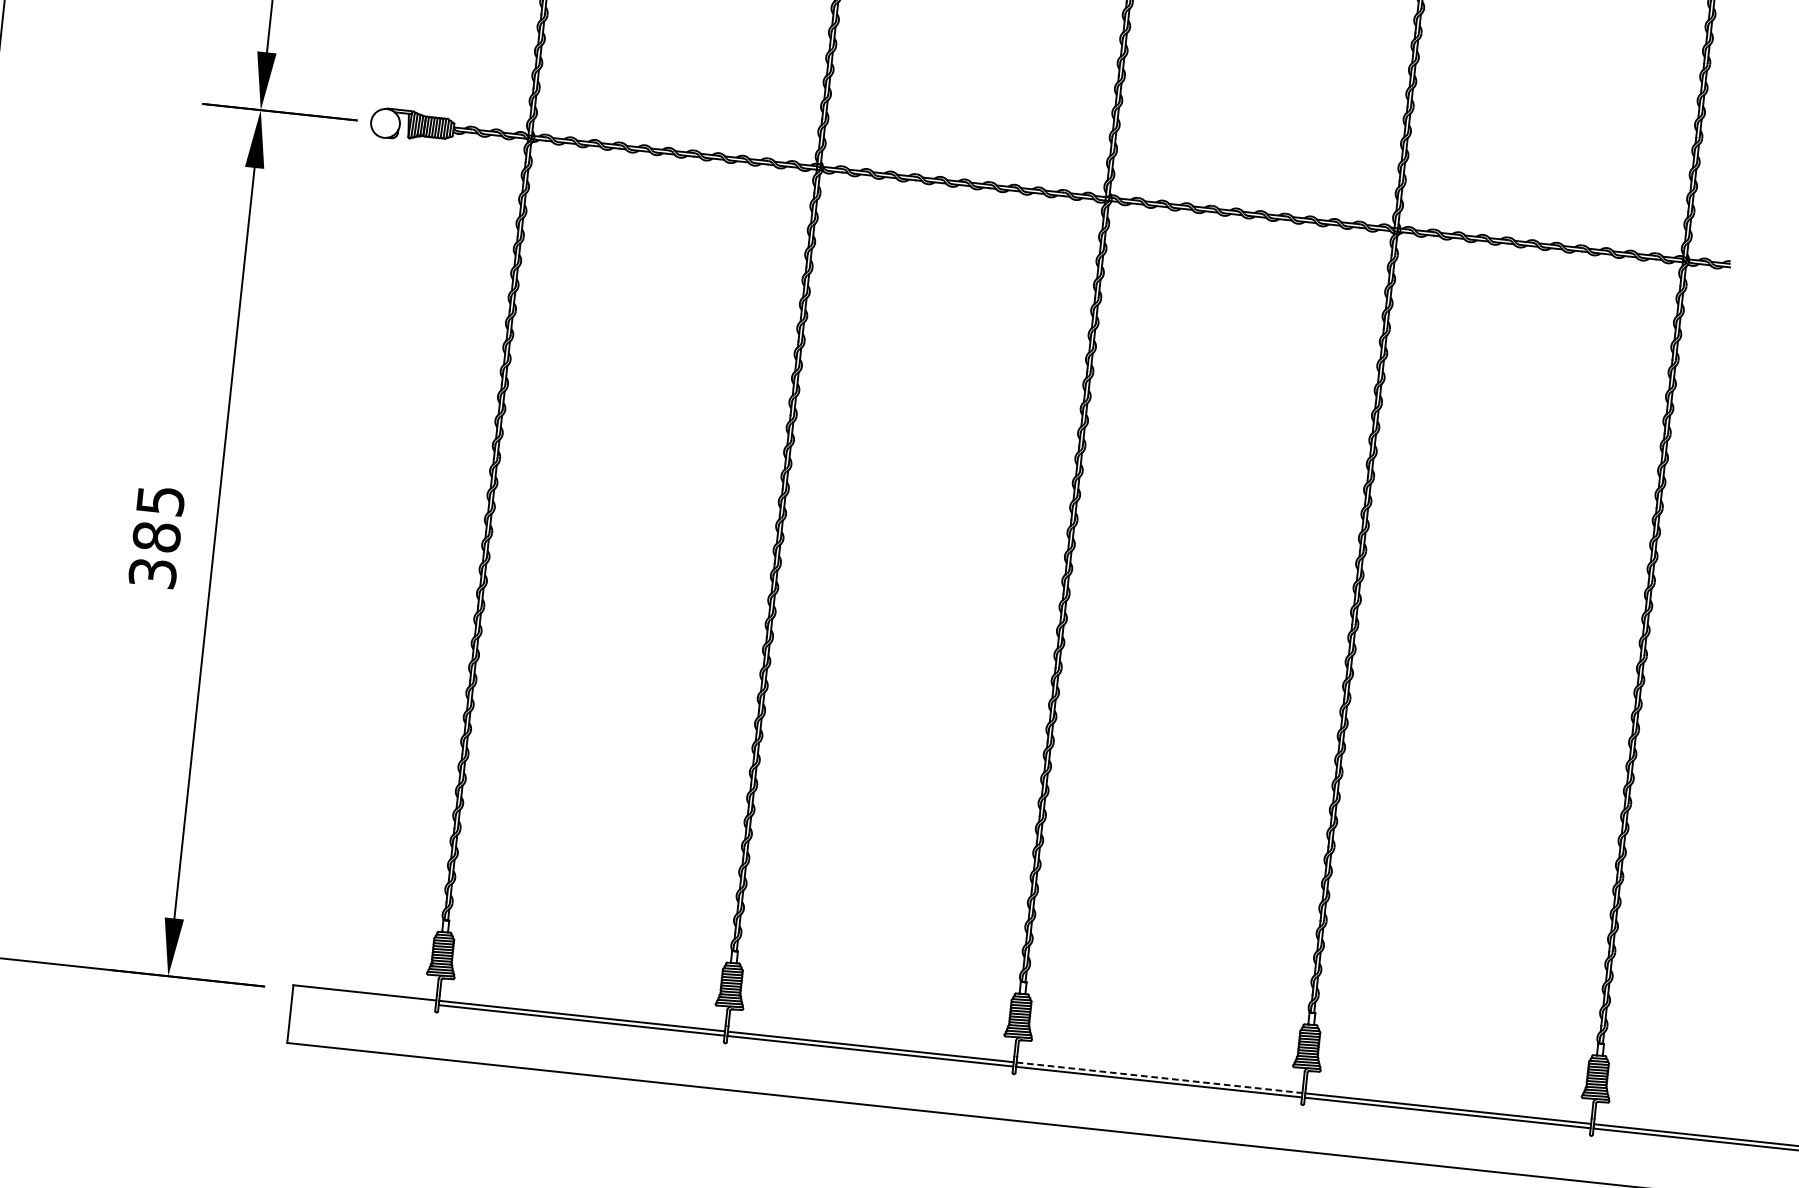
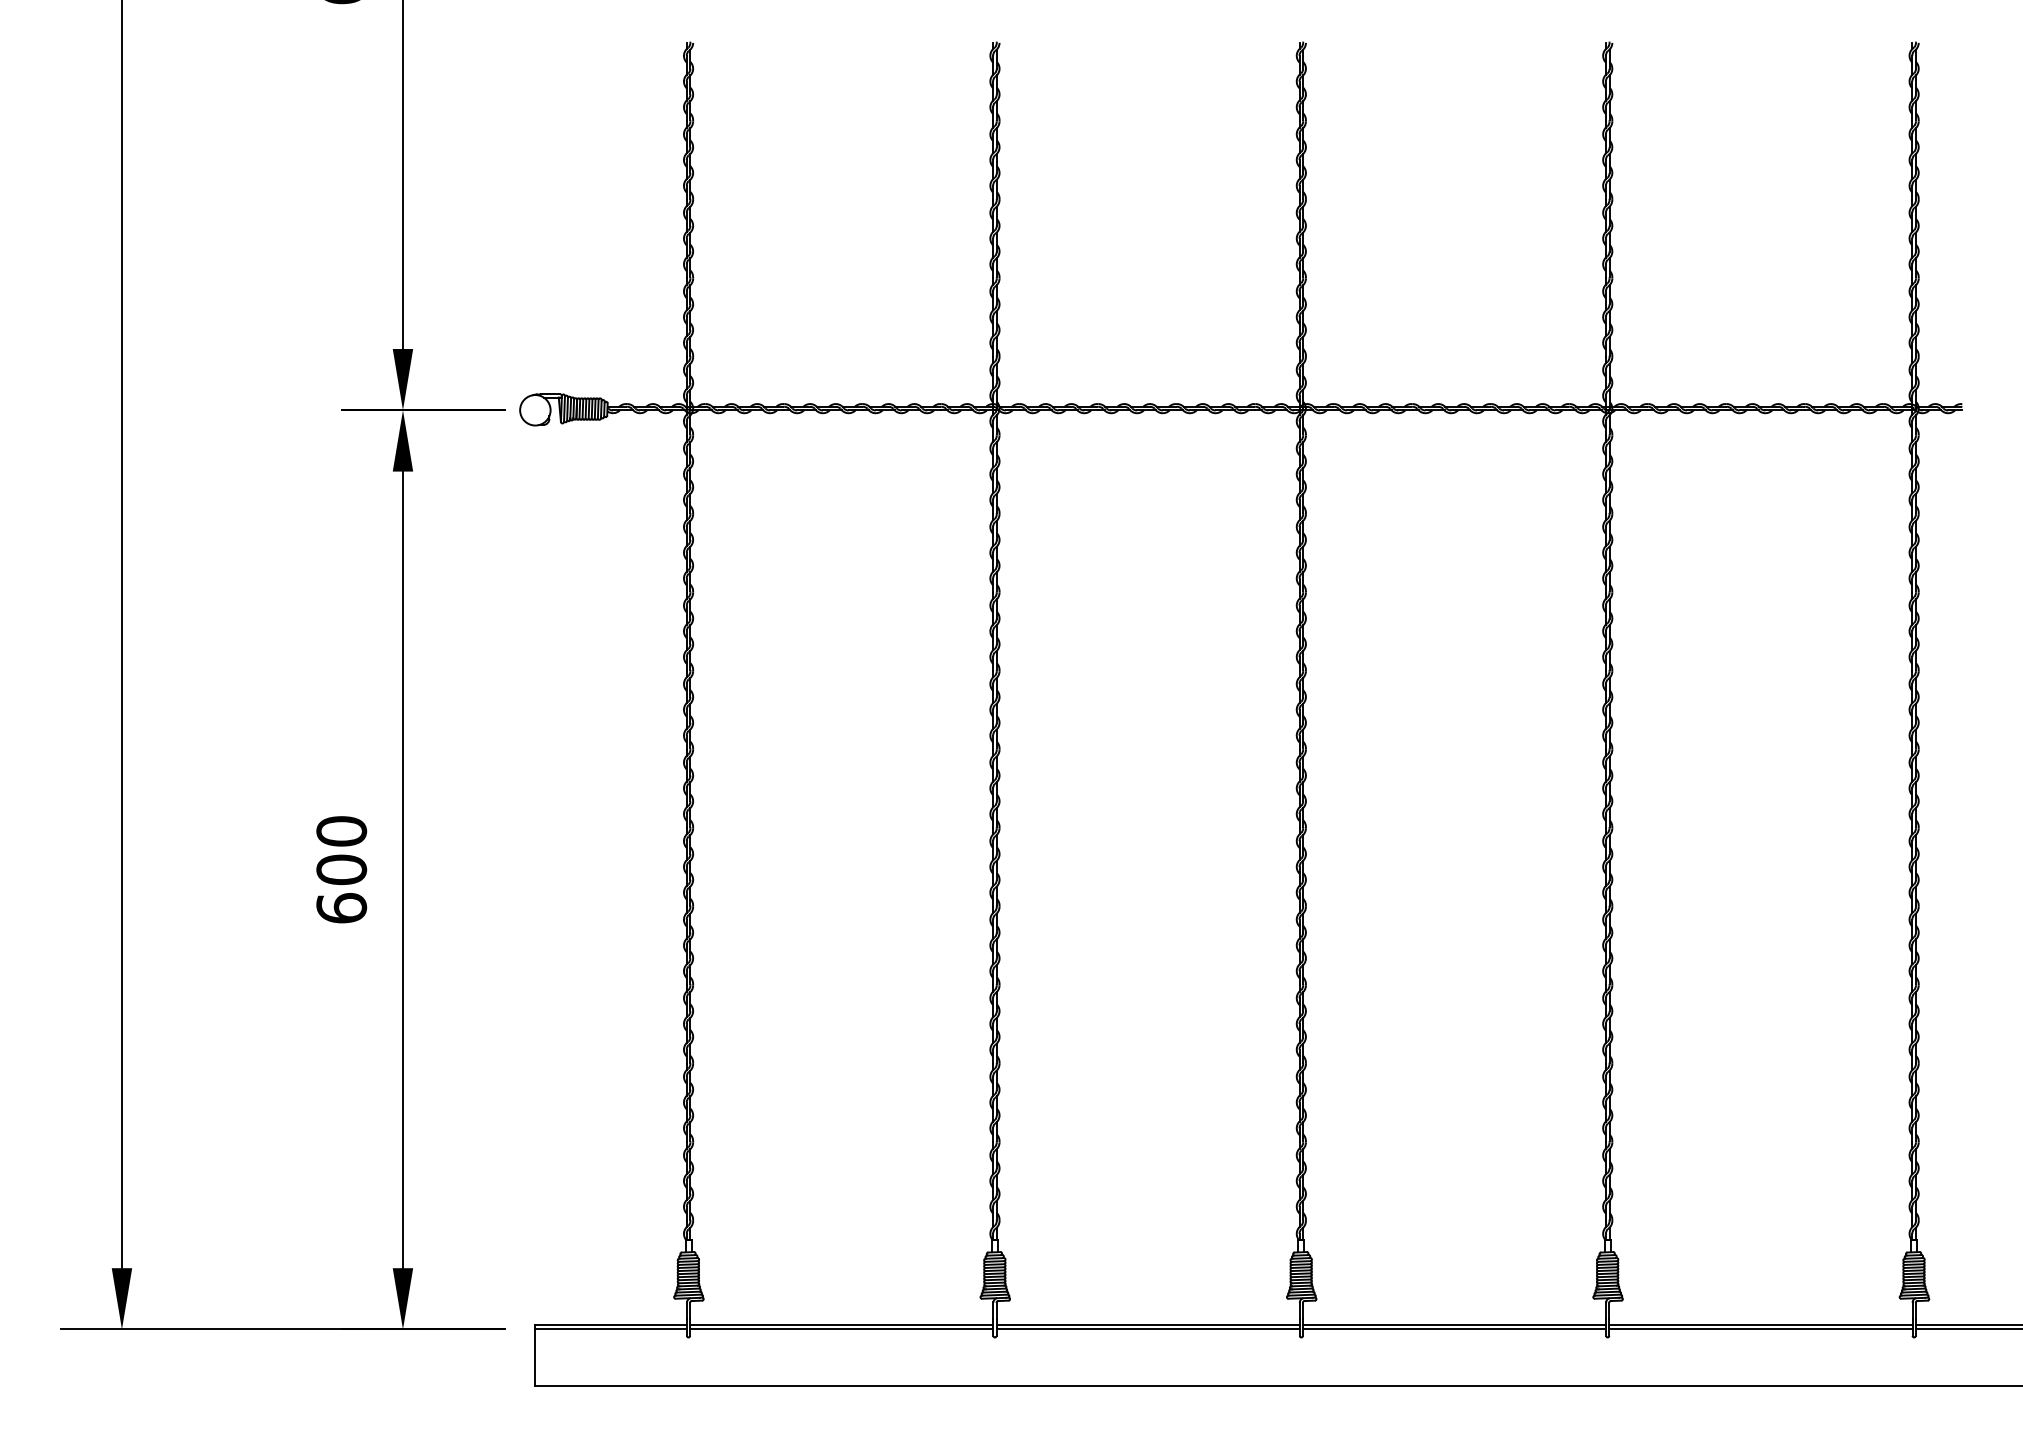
text: (156, 536) -> (341, 869), 385 -> 600
line: (364, 997) -> (611, 1329), added
line: (1159, 1077) -> (1454, 1324), dashed -> solid

